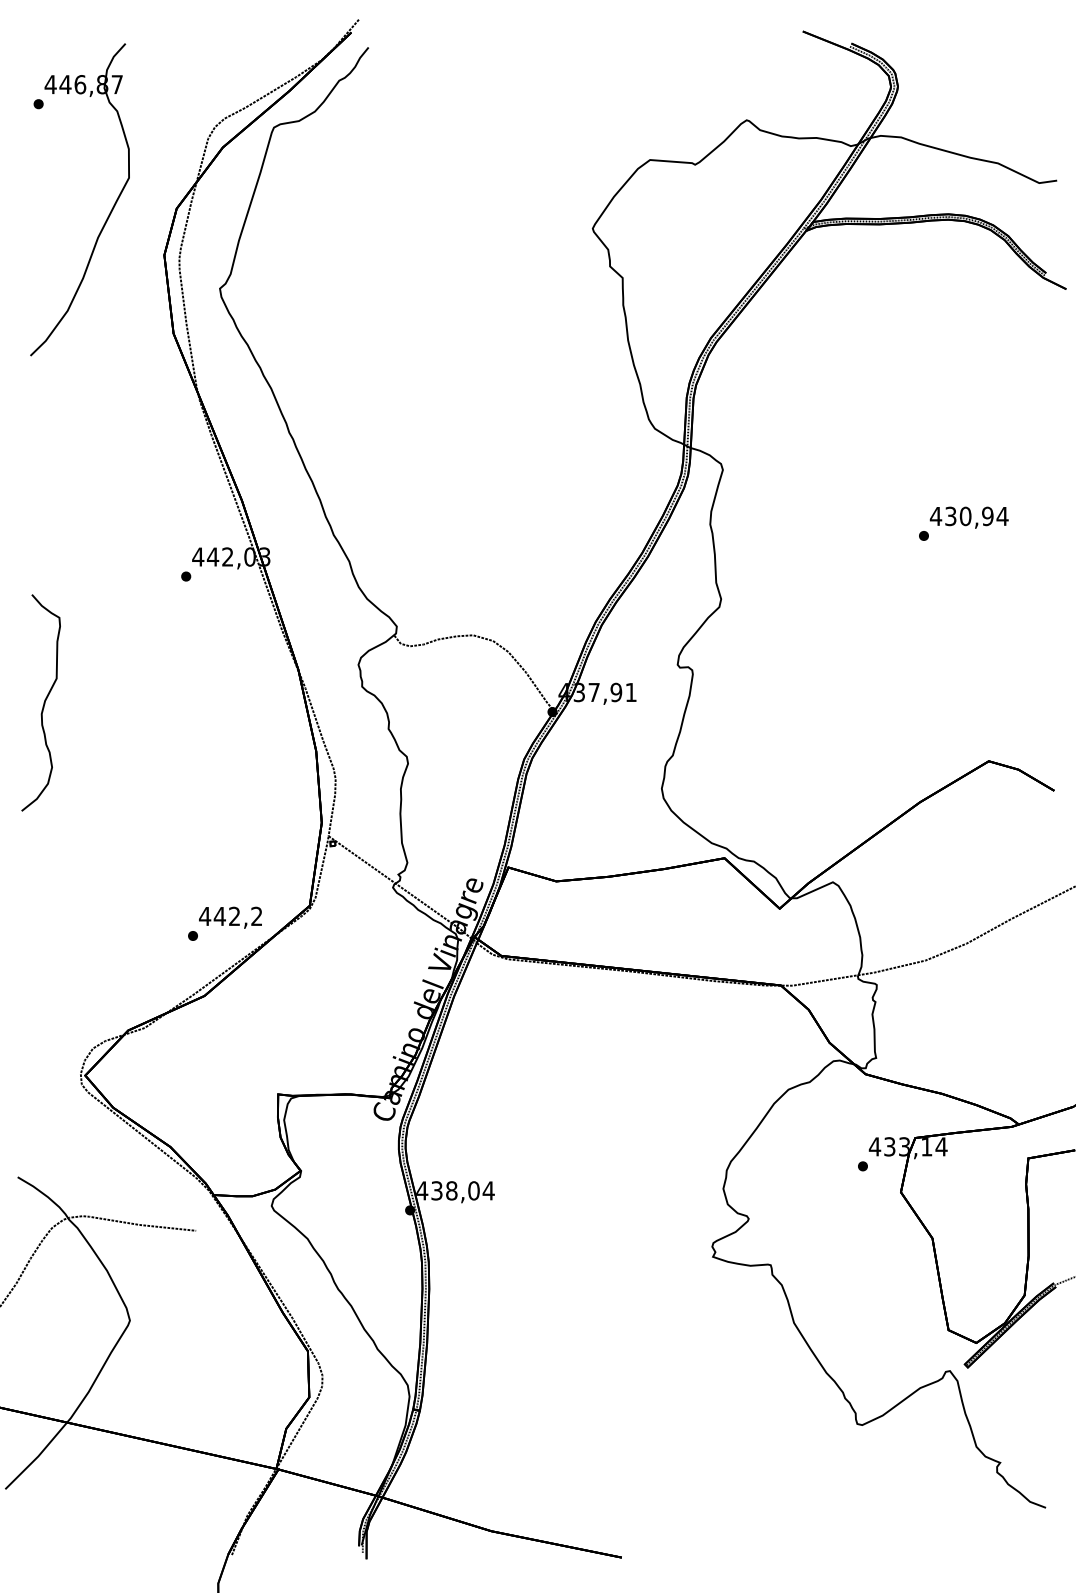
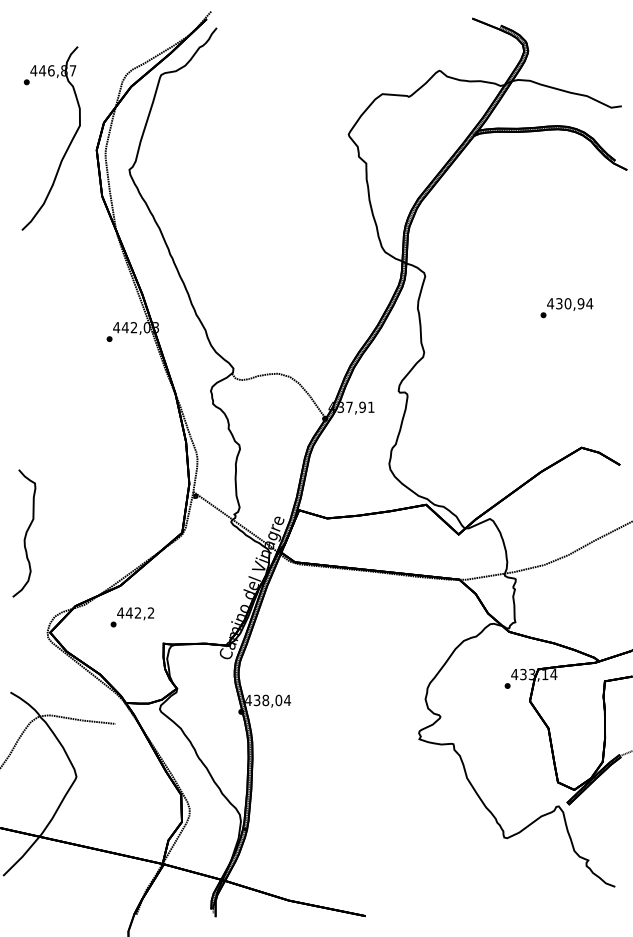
part: (107, 215) -> (67, 147), moved
curve: (43, 702) -> (25, 533), moved
text: (223, 924) -> (131, 617), moved

